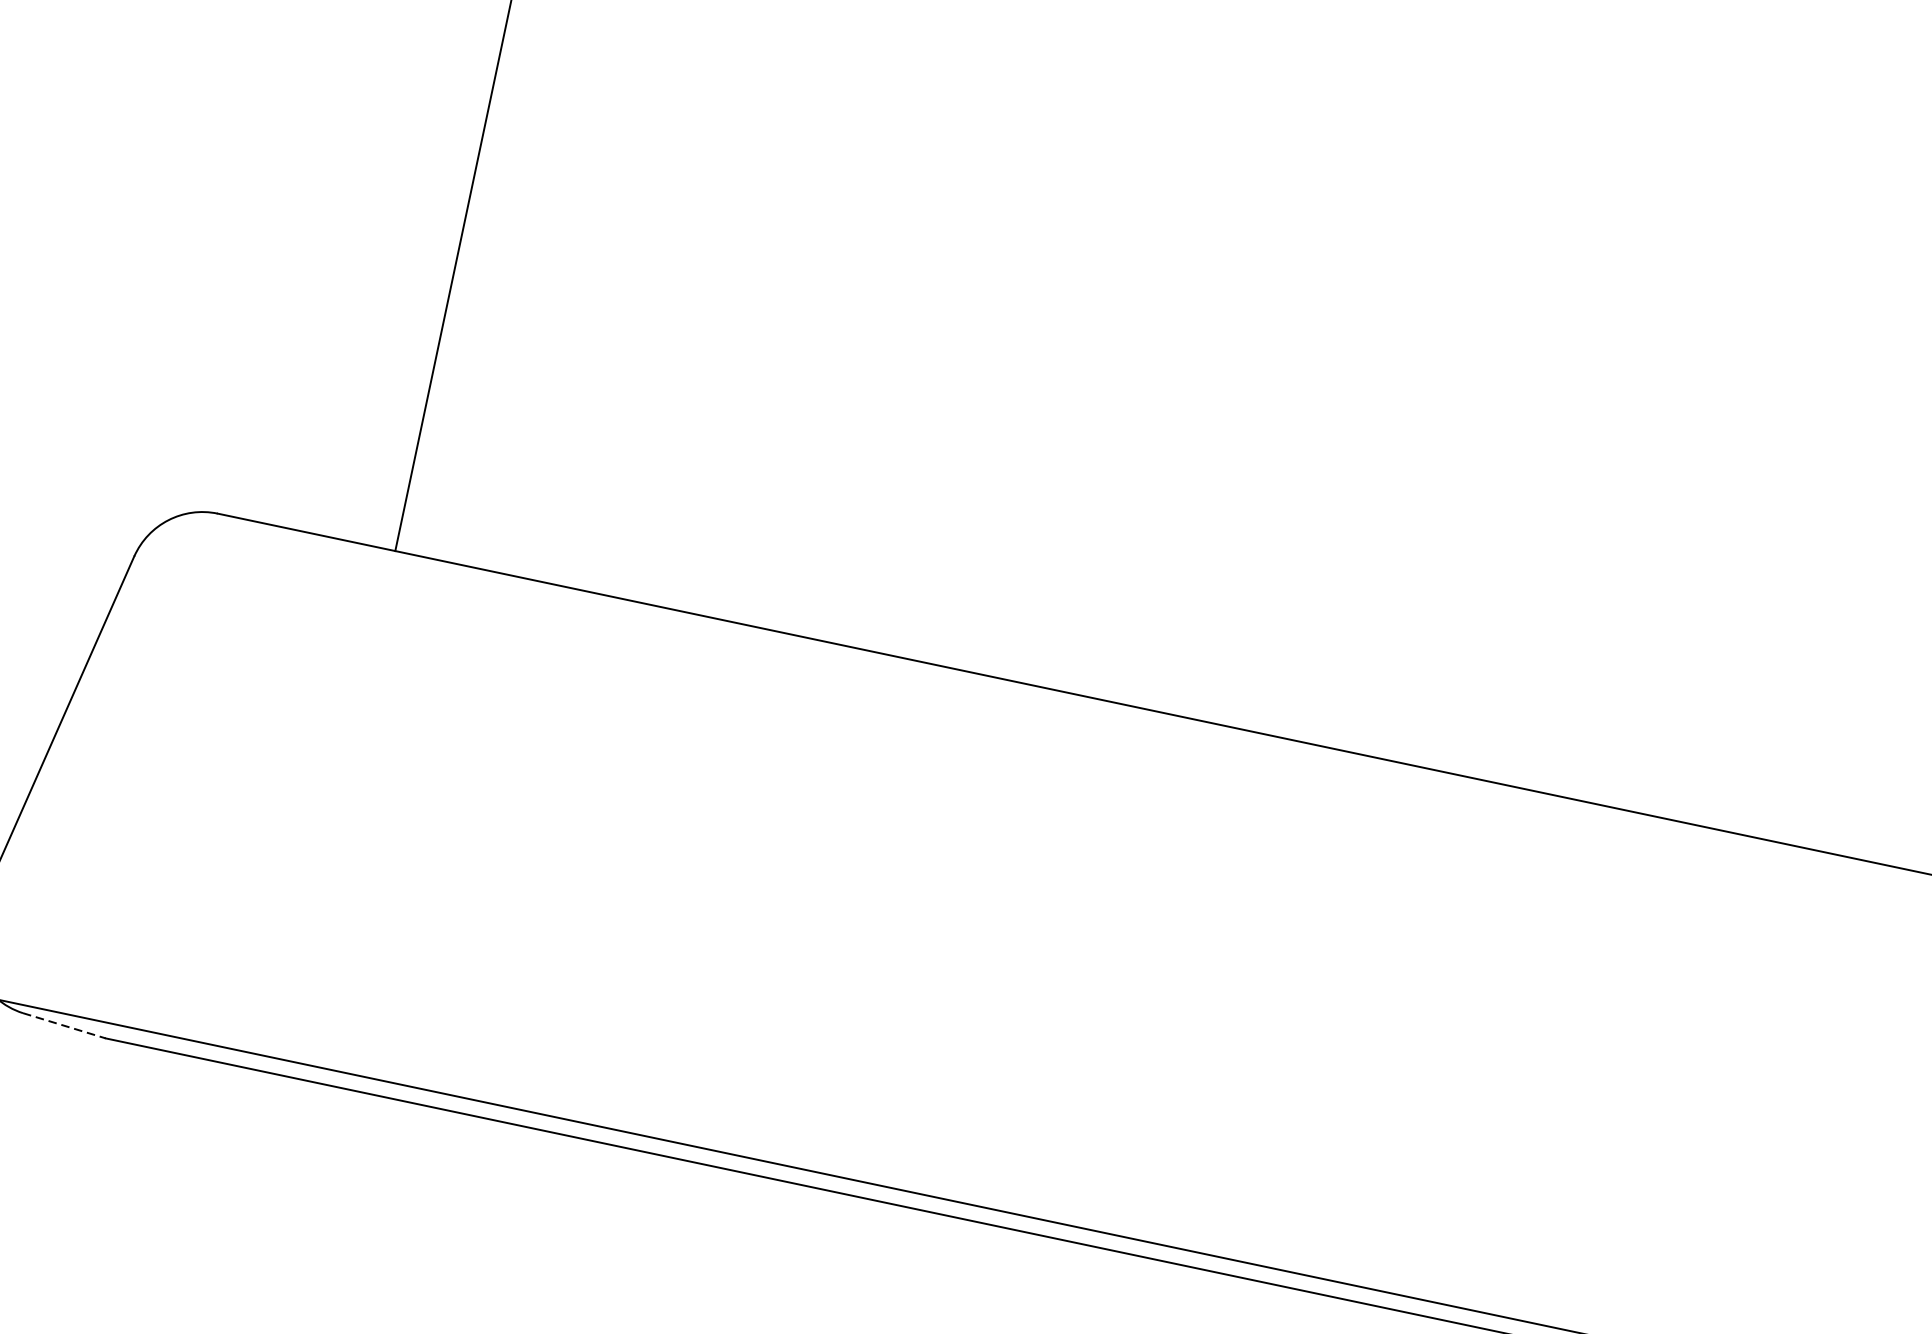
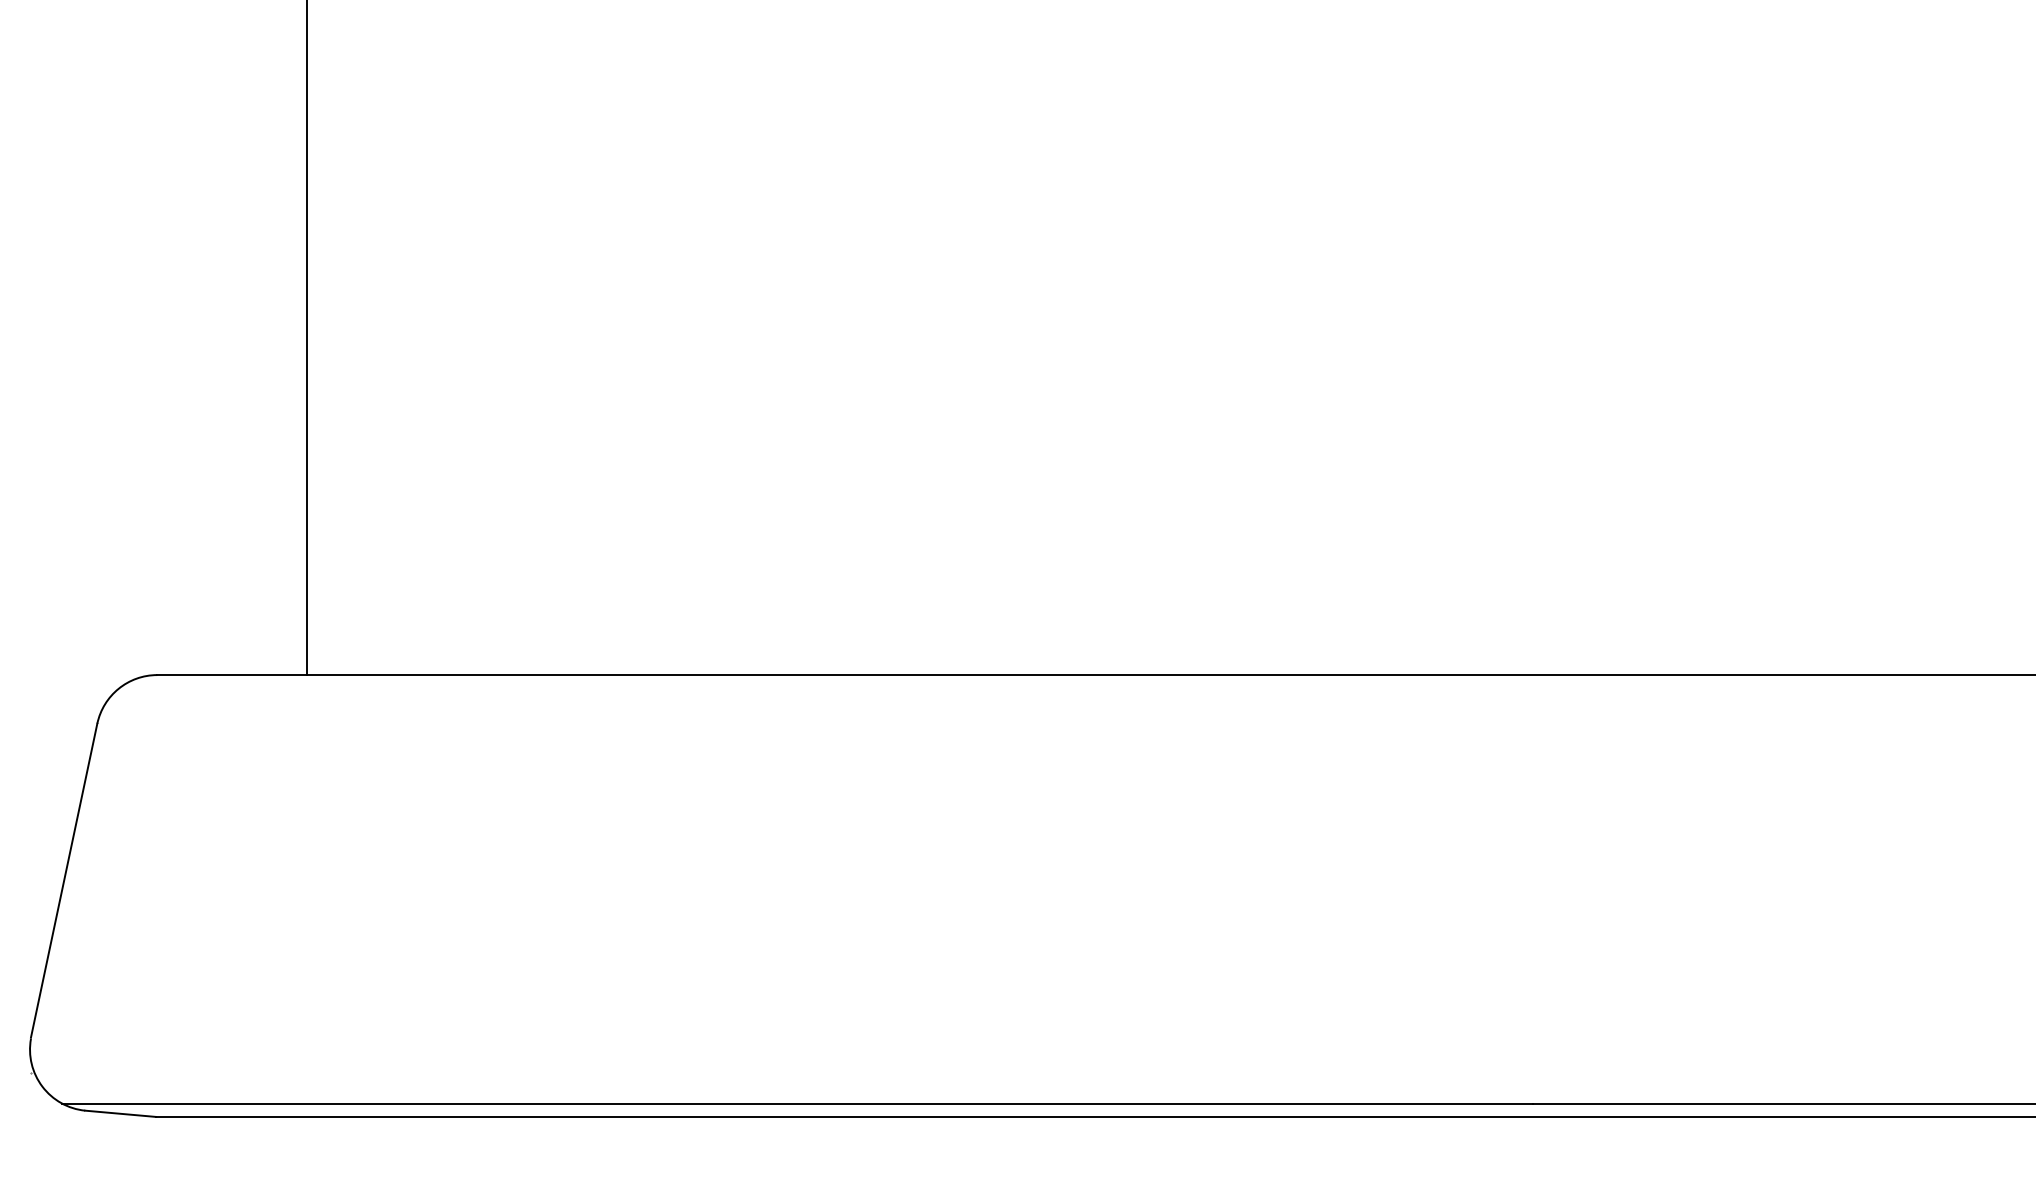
line: (64, 1025) -> (120, 1113), dashed -> solid

